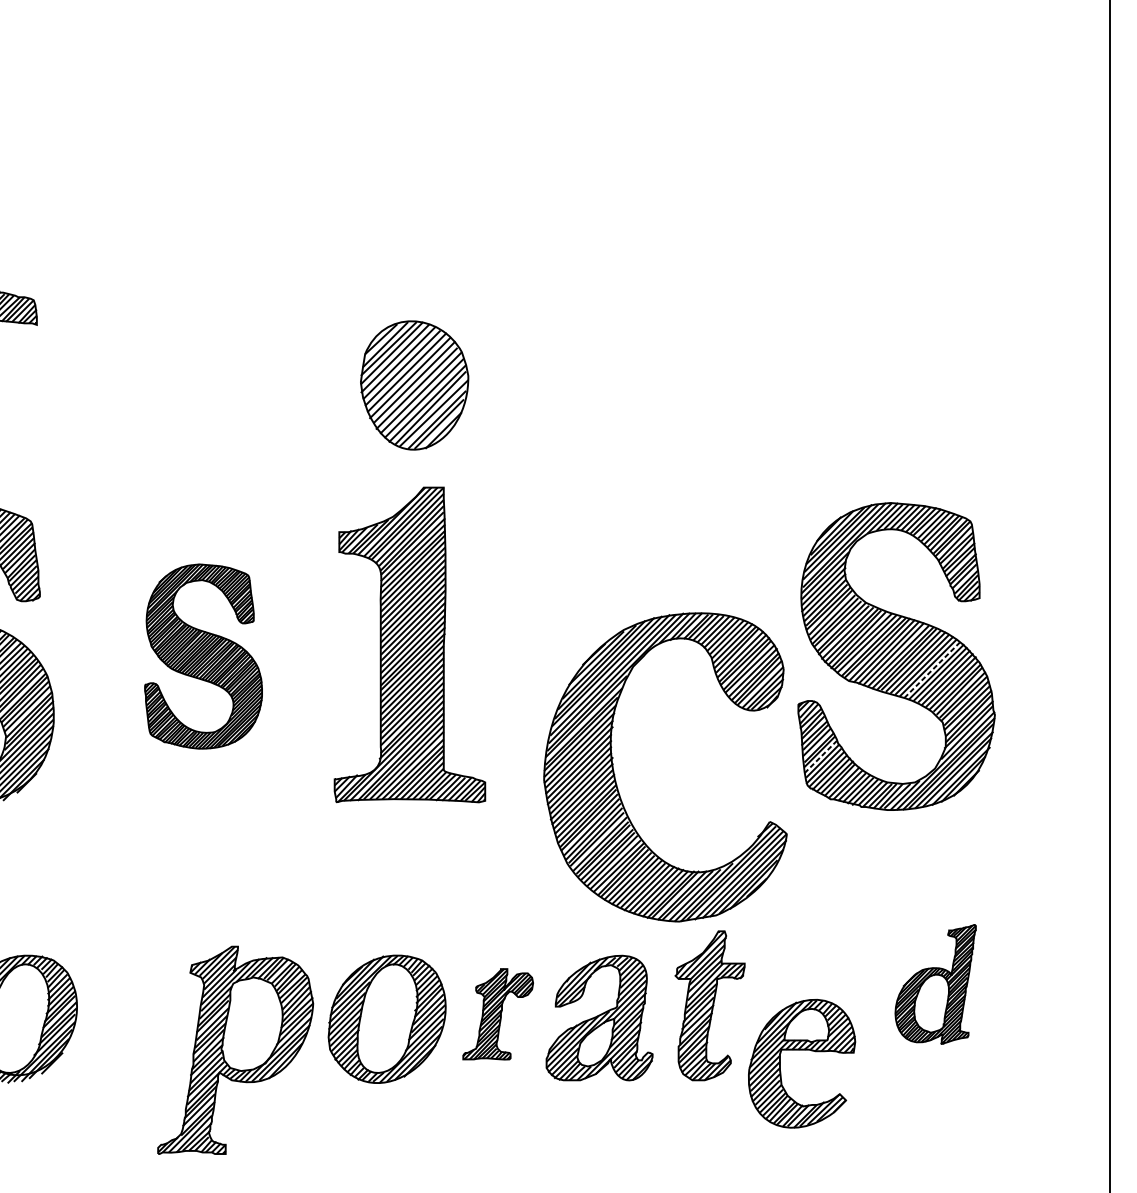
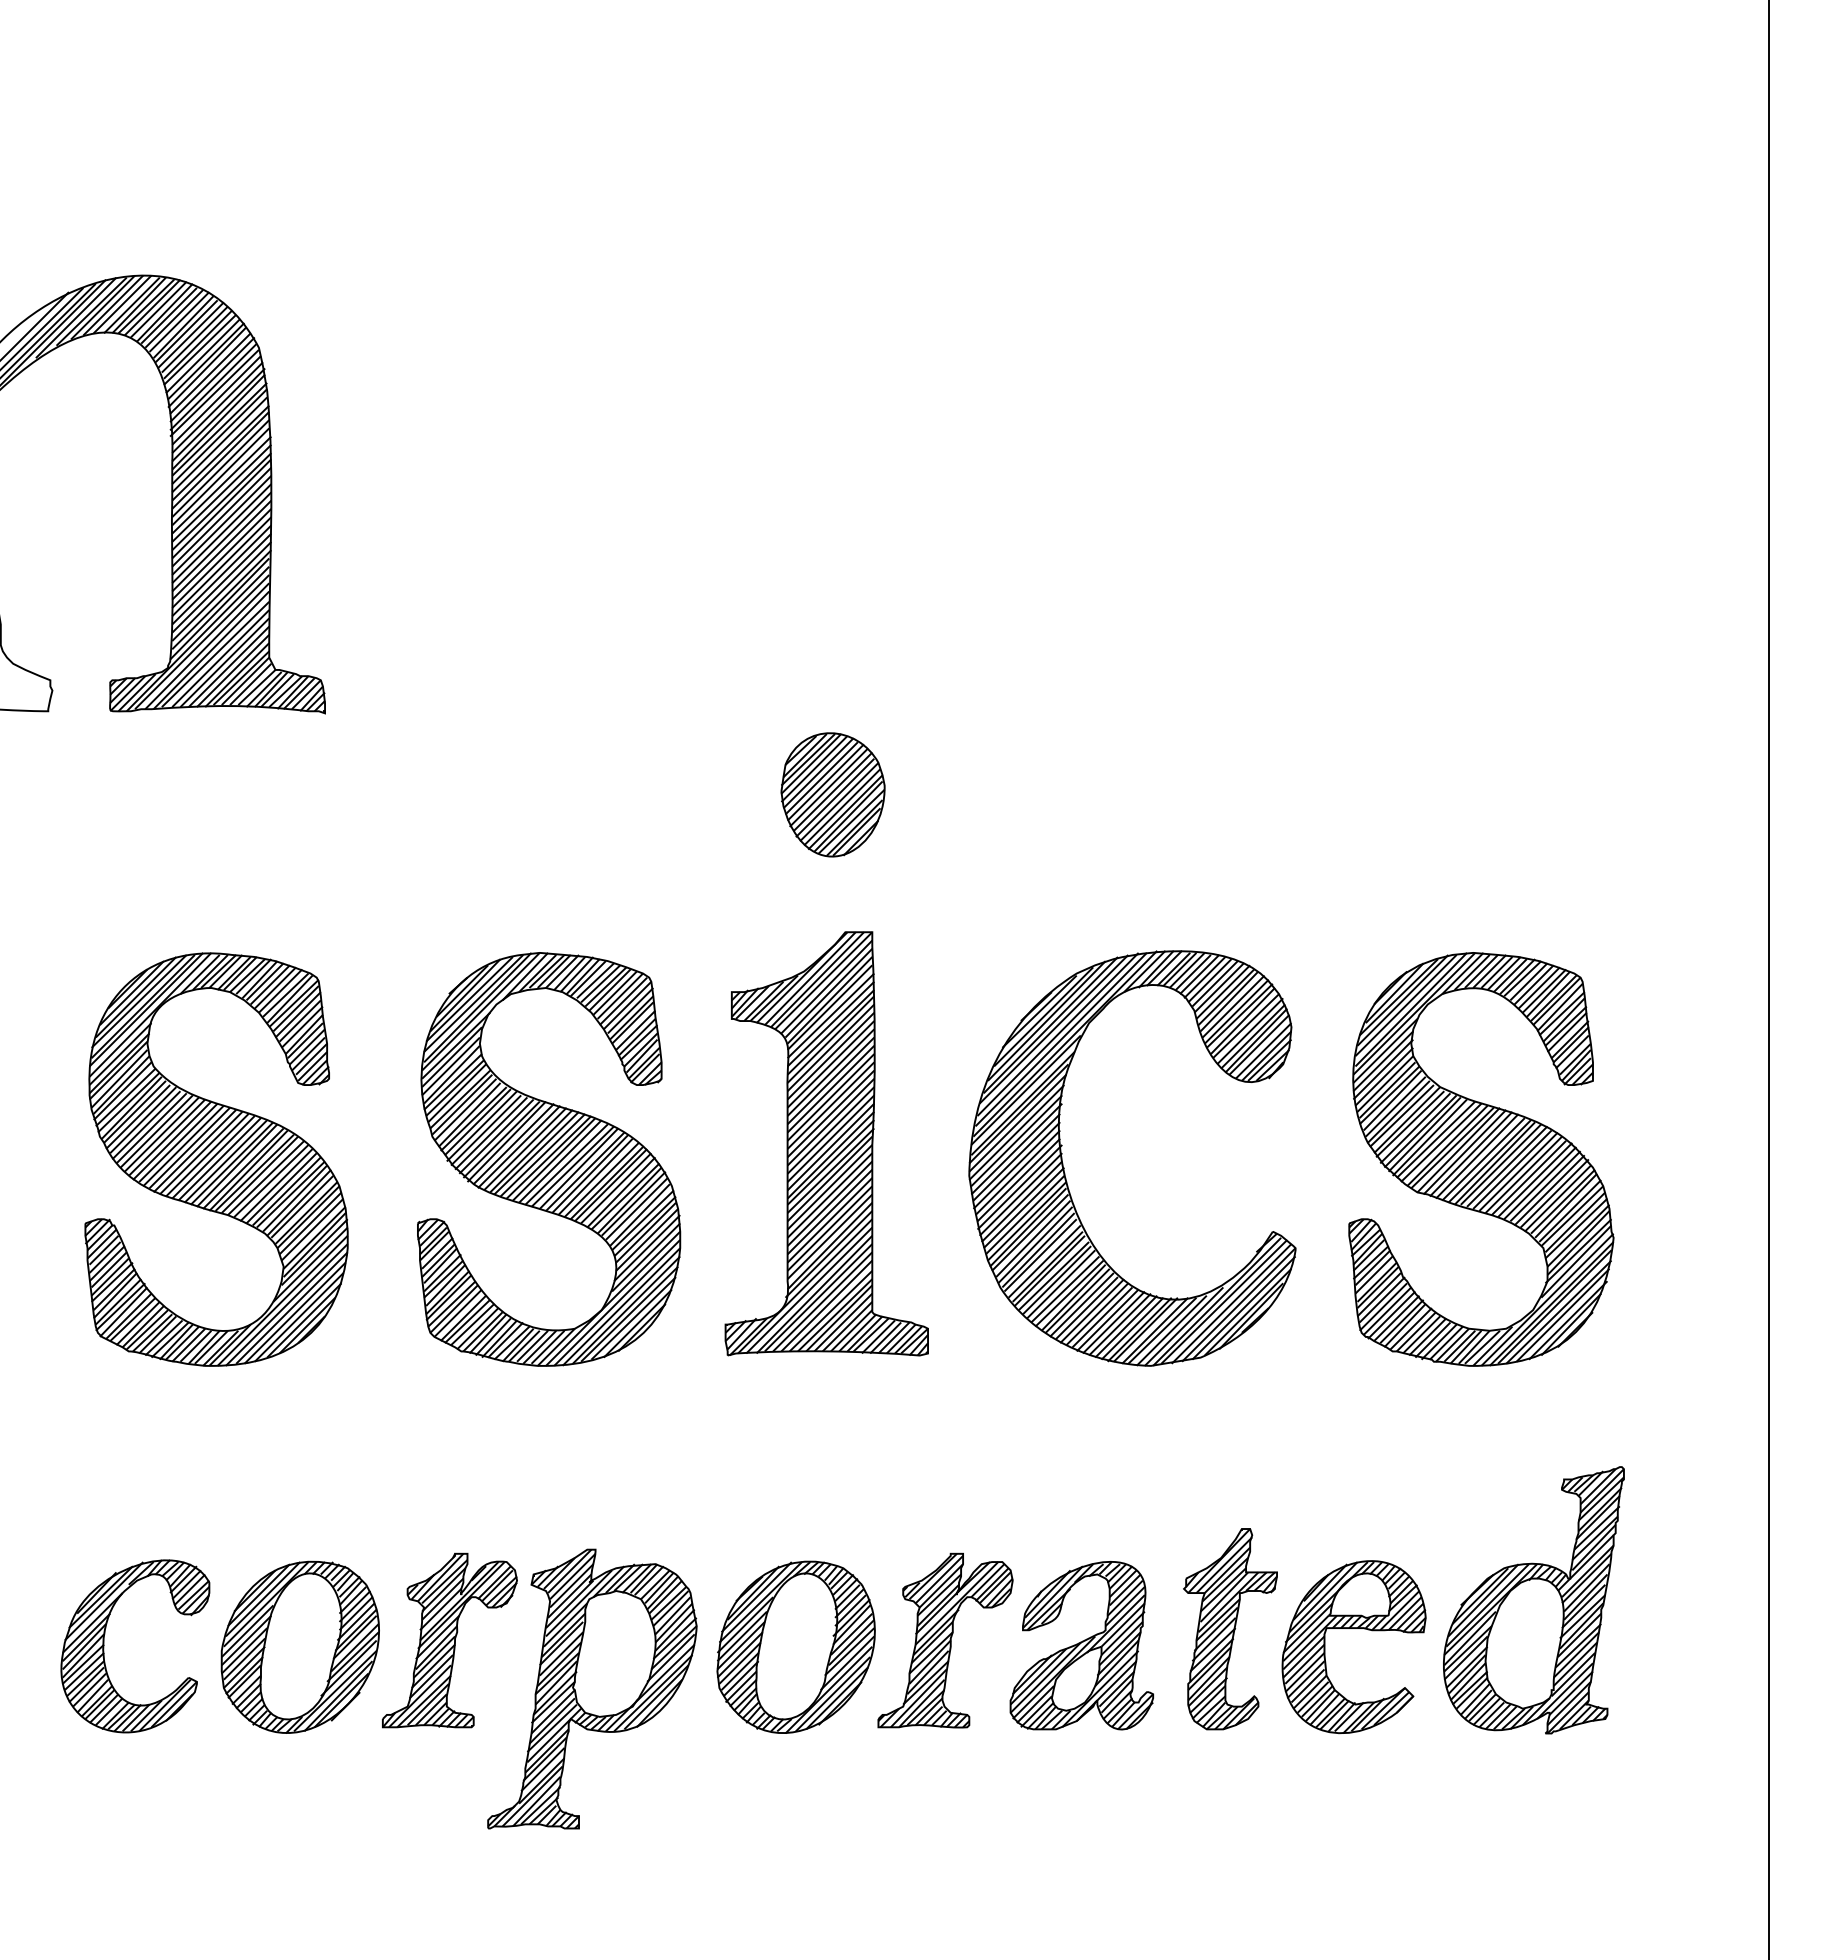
part: (414, 385) -> (832, 794), size x0.71
part: (203, 656) -> (549, 1159), size x1.67
line: (931, 669) -> (1528, 1177), dashed -> solid
line: (820, 756) -> (1379, 1294), dashed -> solid
part: (614, 774) -> (1064, 1167), moved
part: (935, 984) -> (1533, 1600), size x1.67
part: (129, 1014) -> (449, 1640), added
part: (498, 1014) -> (945, 1640), size x1.43
part: (801, 1049) -> (1353, 1628), moved

